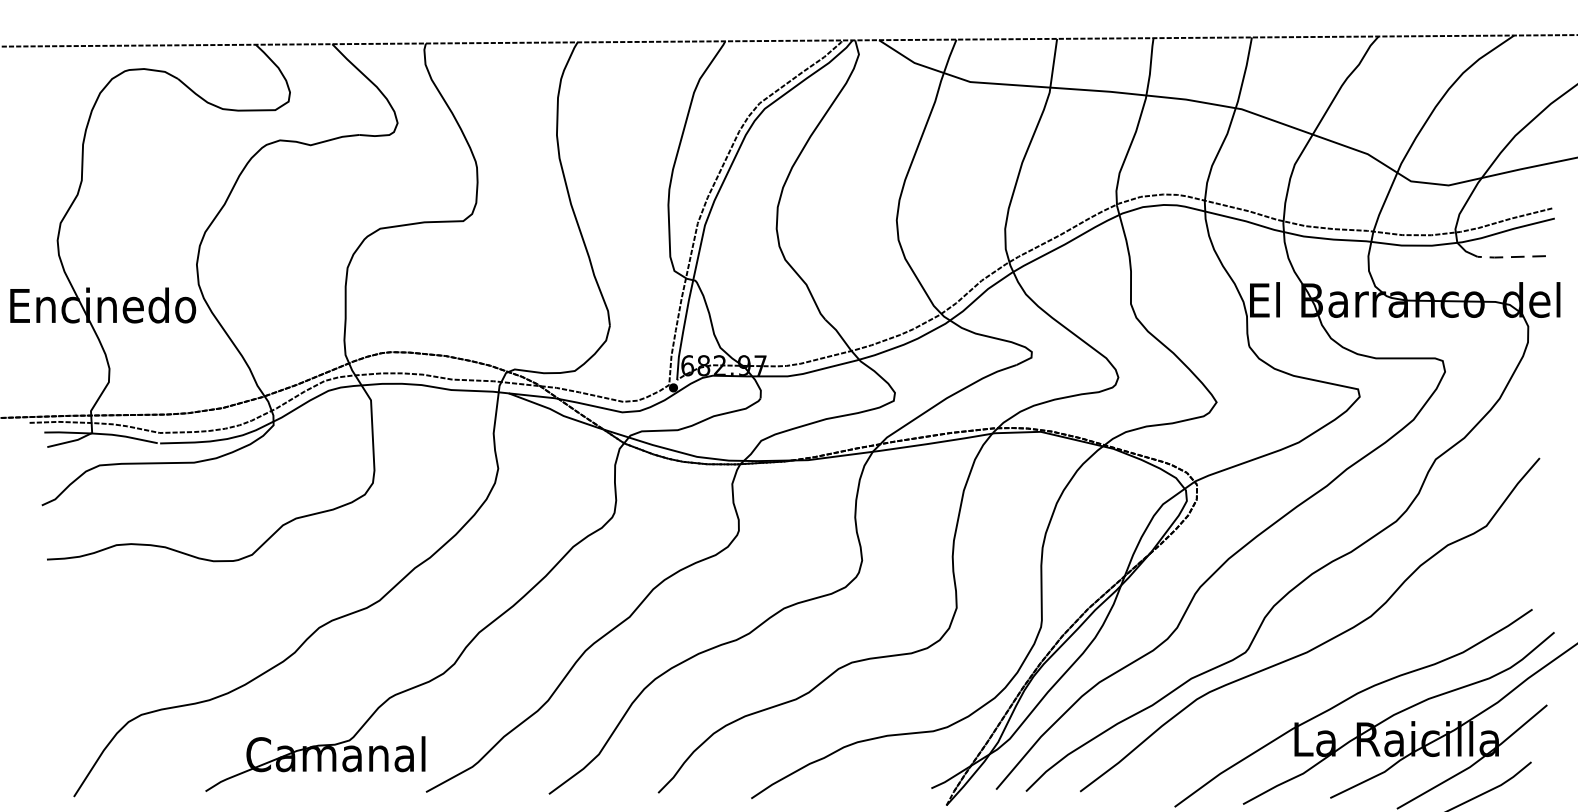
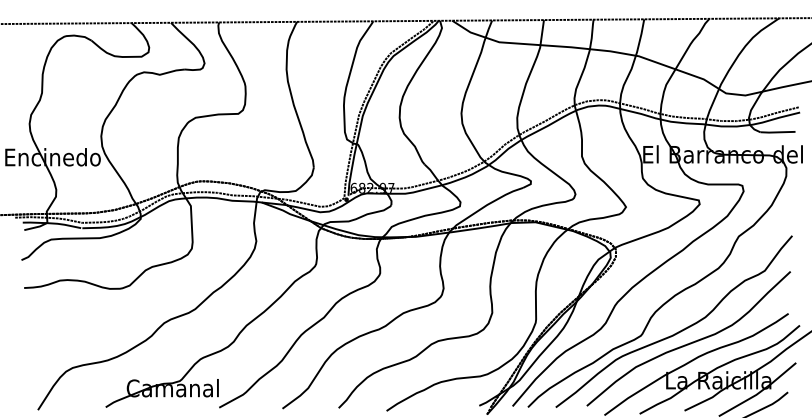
line: (1508, 257) -> (776, 132), dashed -> solid
curve: (1339, 665) -> (689, 342), added

